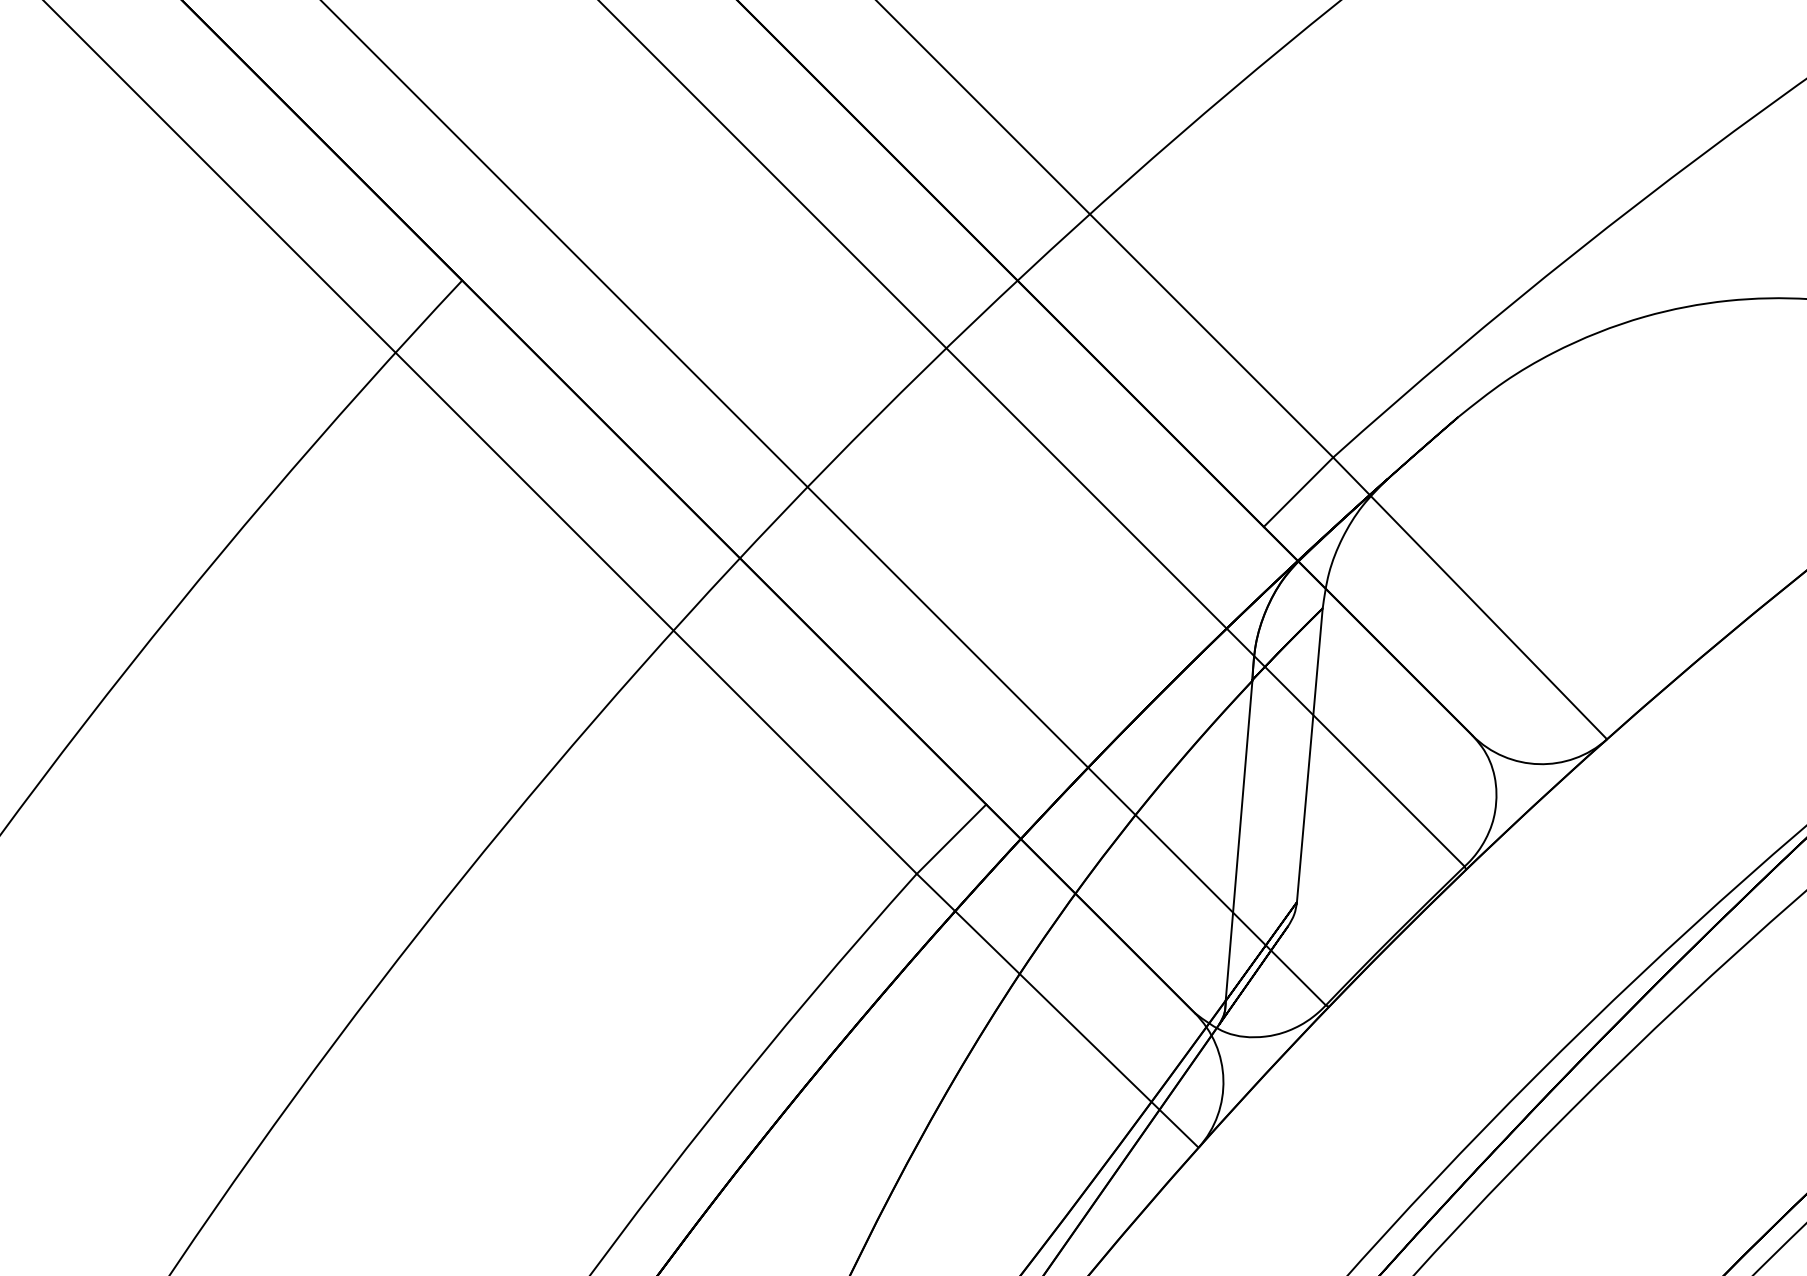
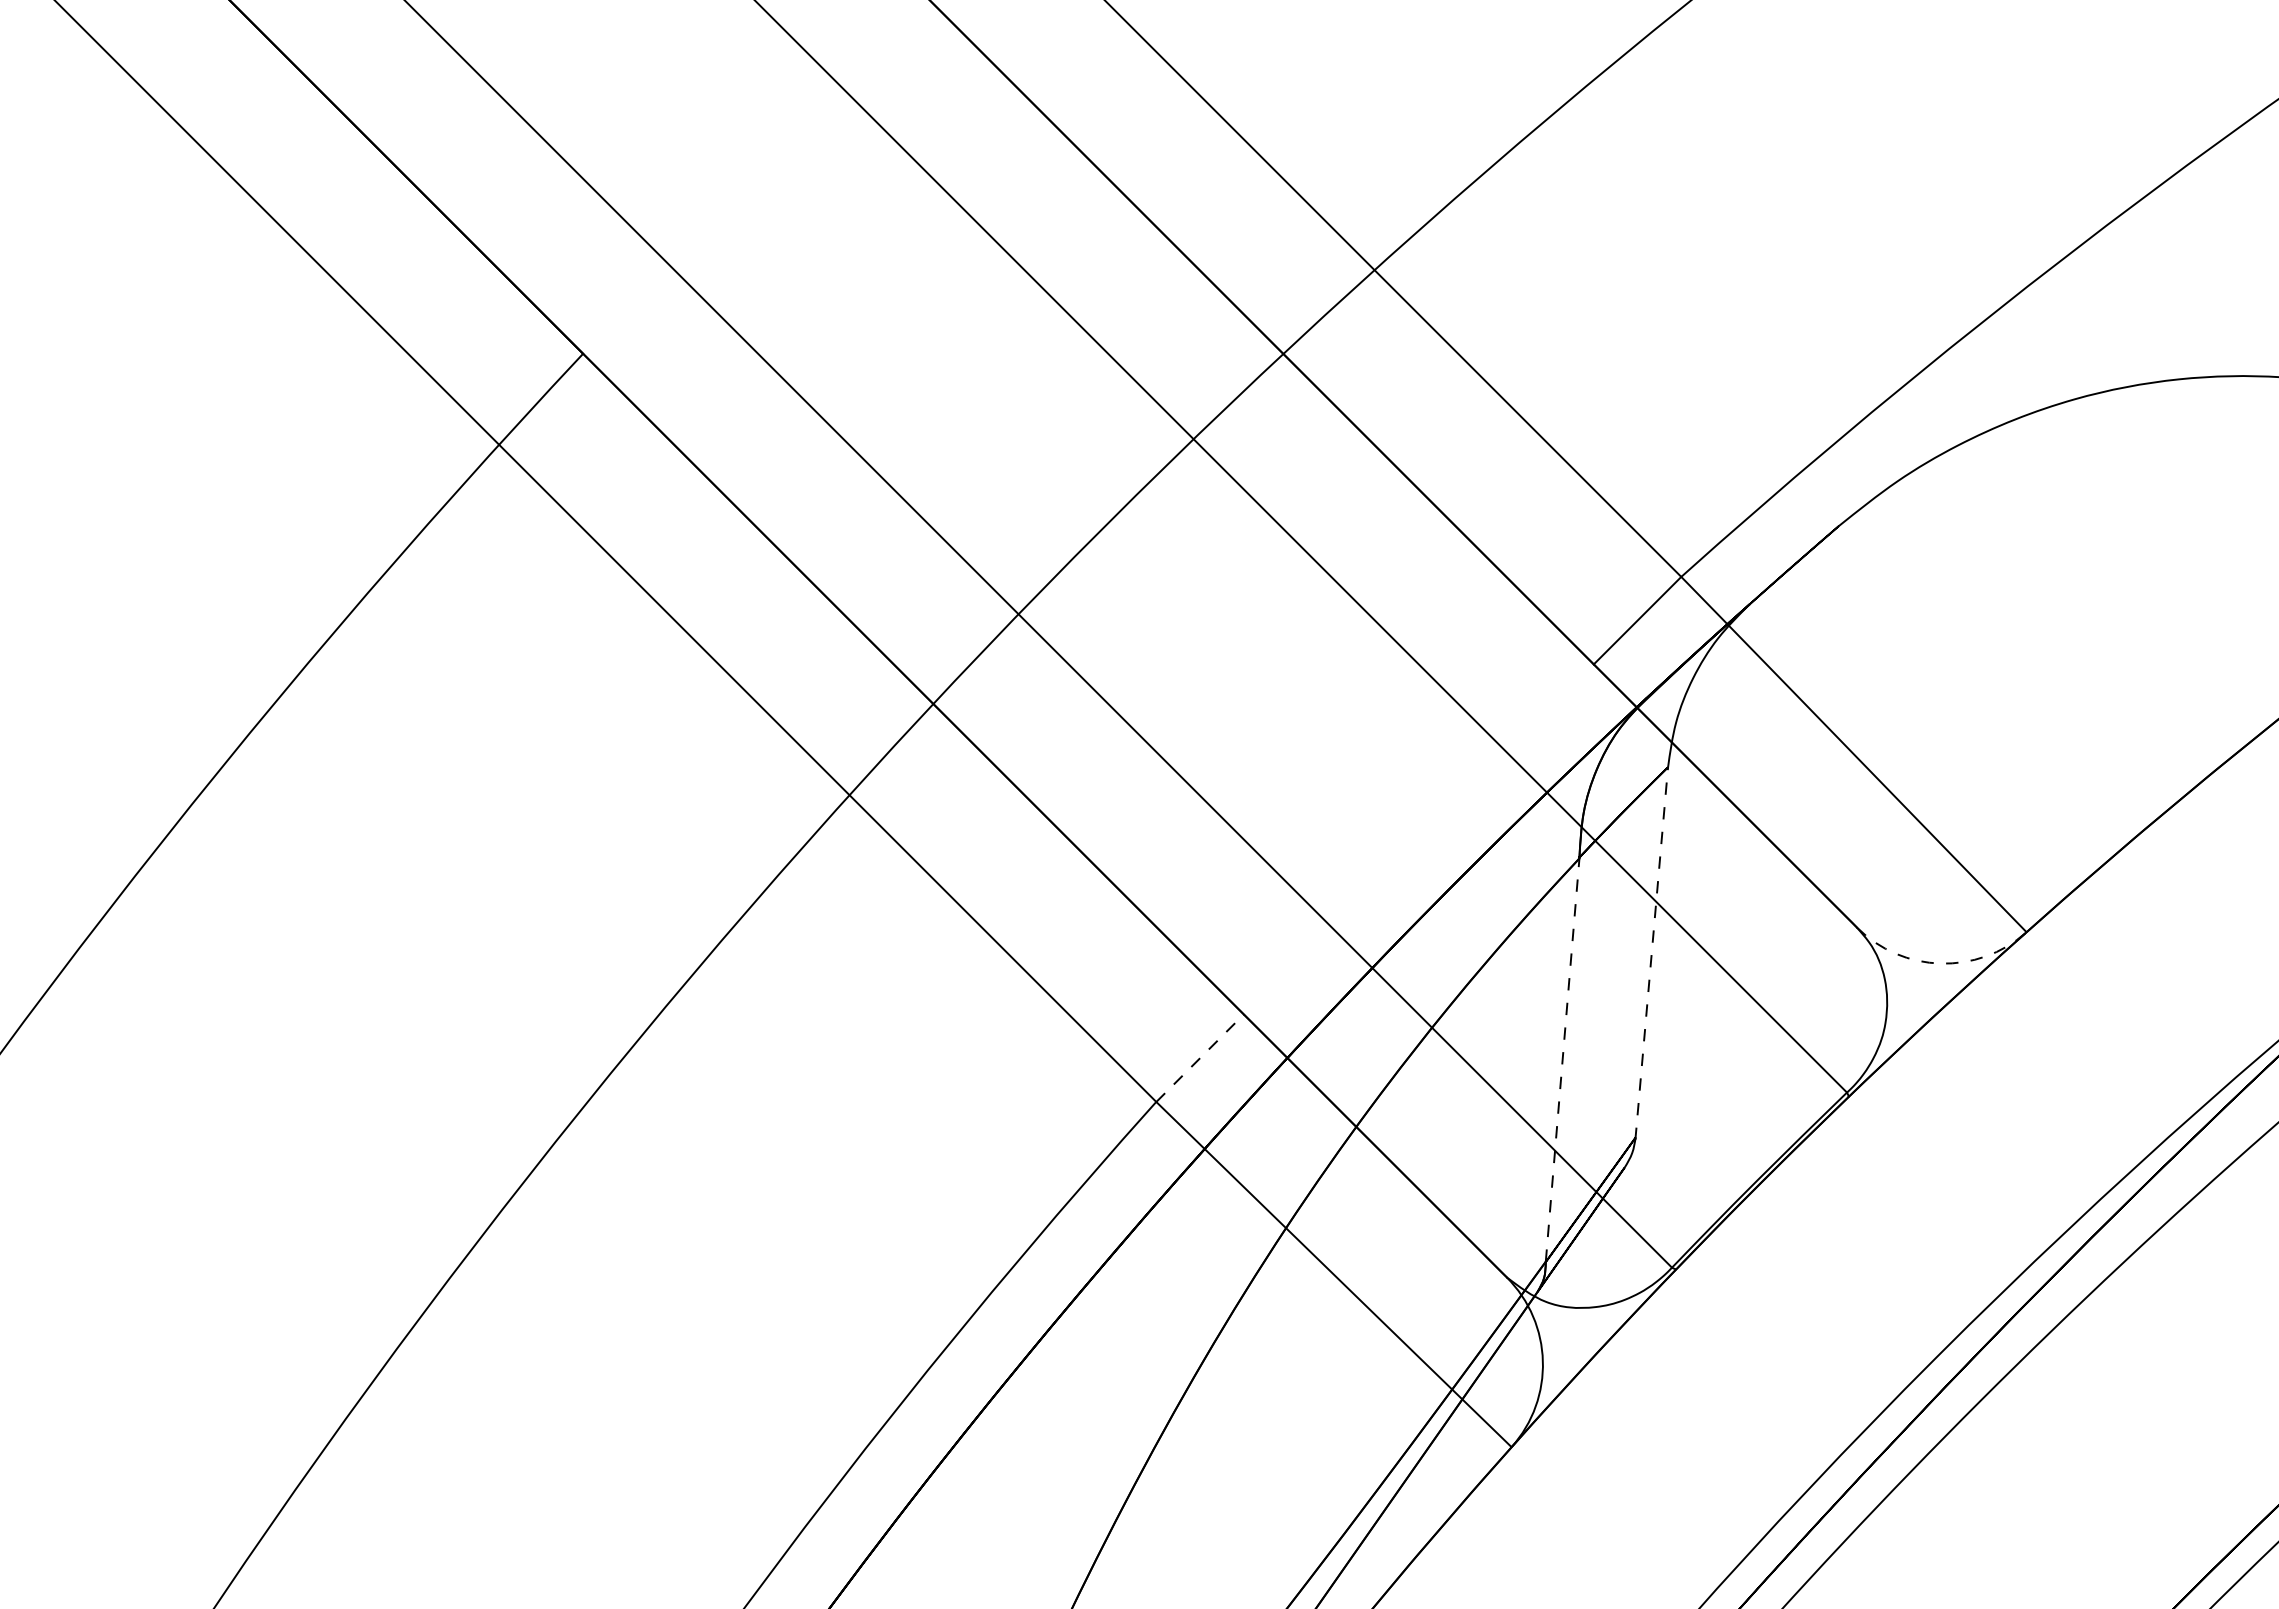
line: (1309, 756) -> (1651, 953), solid -> dashed
arc: (1538, 764) -> (1940, 963), solid -> dashed
line: (951, 839) -> (1200, 1058), solid -> dashed
line: (1238, 840) -> (1562, 1059), solid -> dashed

